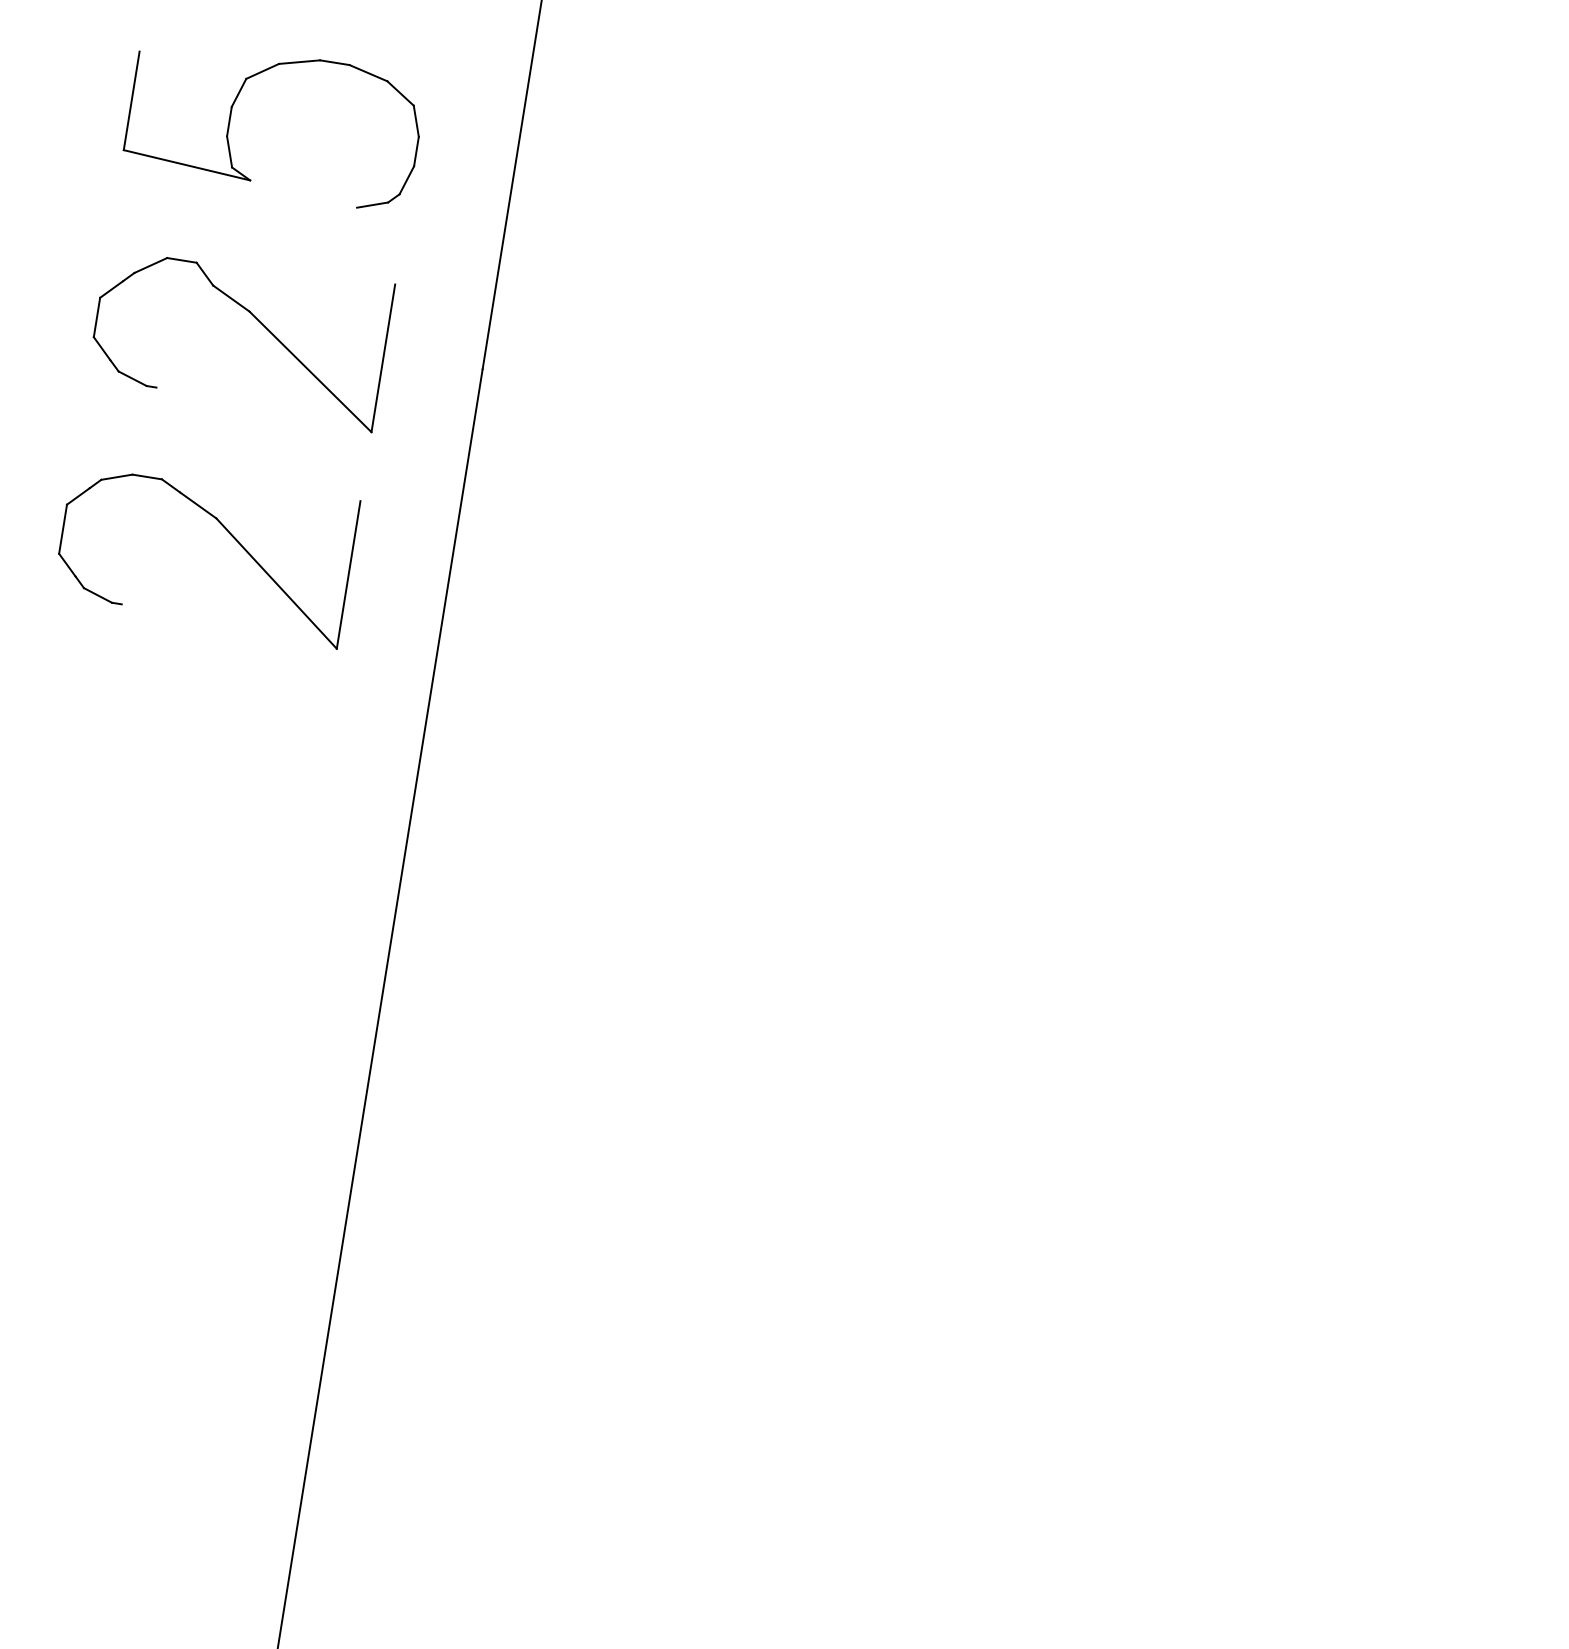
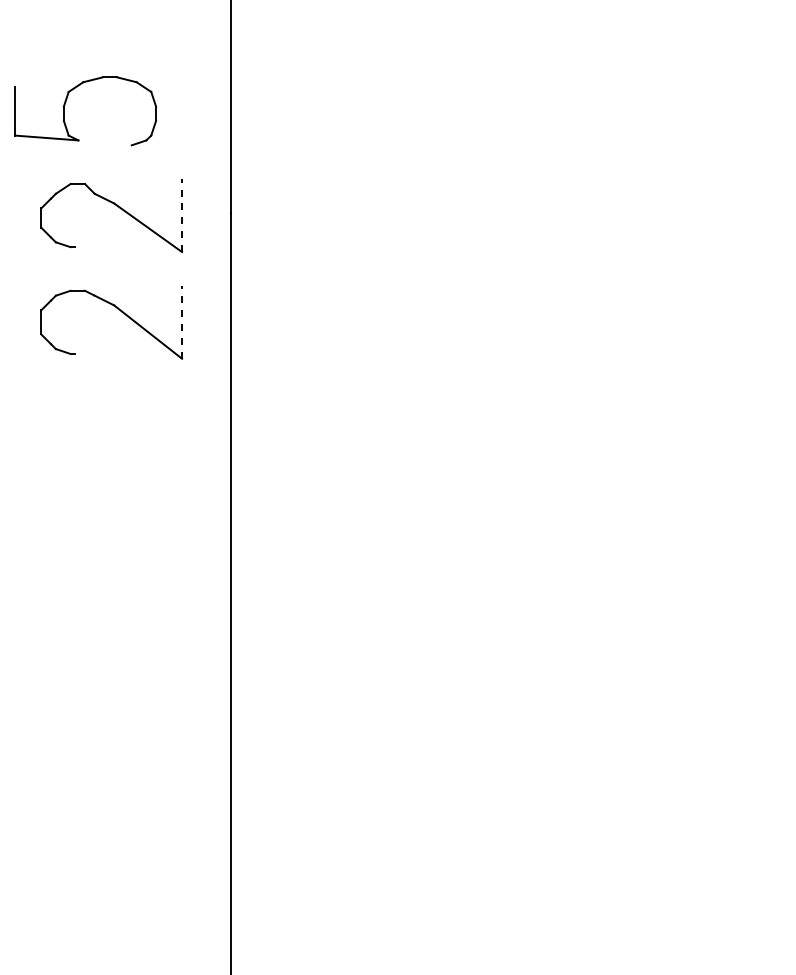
part: (235, 105) -> (65, 105), moved
line: (384, 358) -> (182, 215), solid -> dashed
line: (349, 573) -> (182, 321), solid -> dashed

